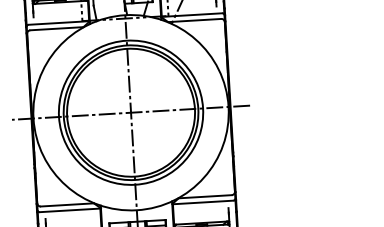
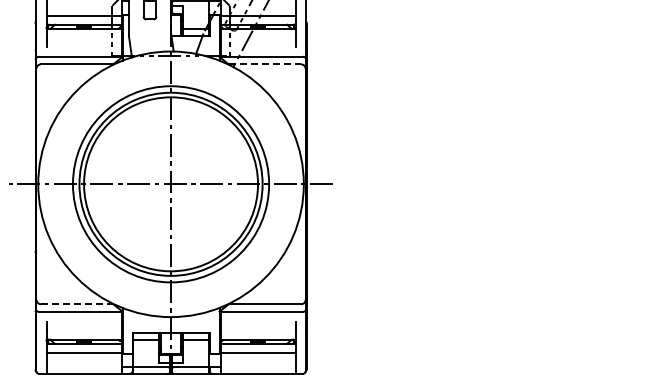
line: (195, 20) -> (265, 64), solid -> dashed
line: (67, 205) -> (77, 304), solid -> dashed

